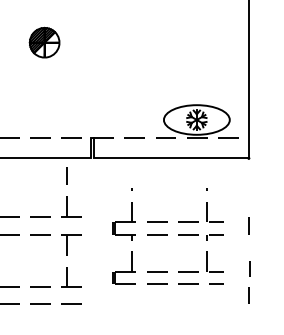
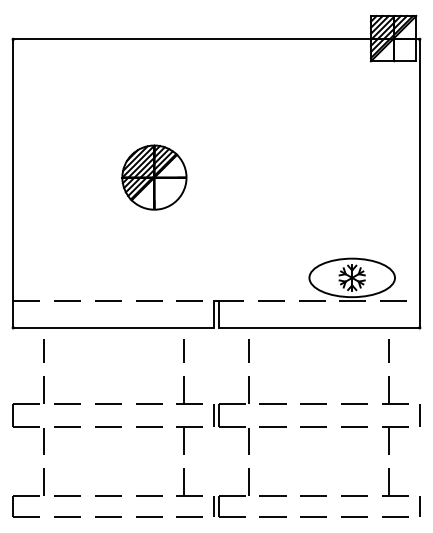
part: (44, 42) -> (154, 177), size x1.67
part: (164, 235) -> (310, 428), size x1.43
line: (250, 268) -> (421, 471), removed

